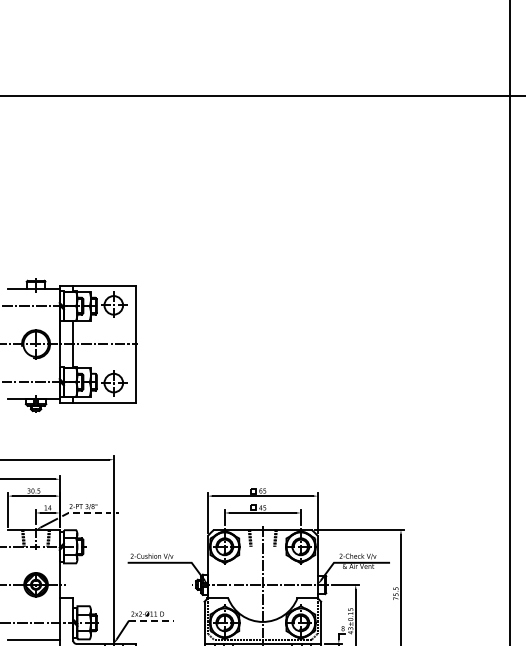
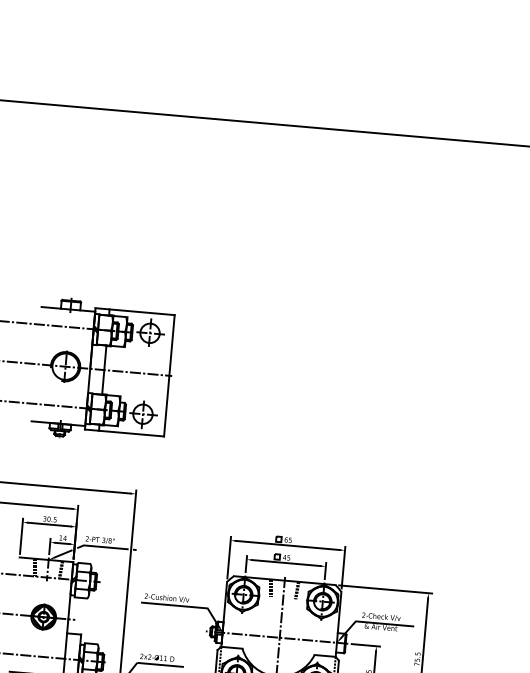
line: (86, 513) -> (102, 547), dashed -> solid
line: (151, 620) -> (160, 664), dashed -> solid

